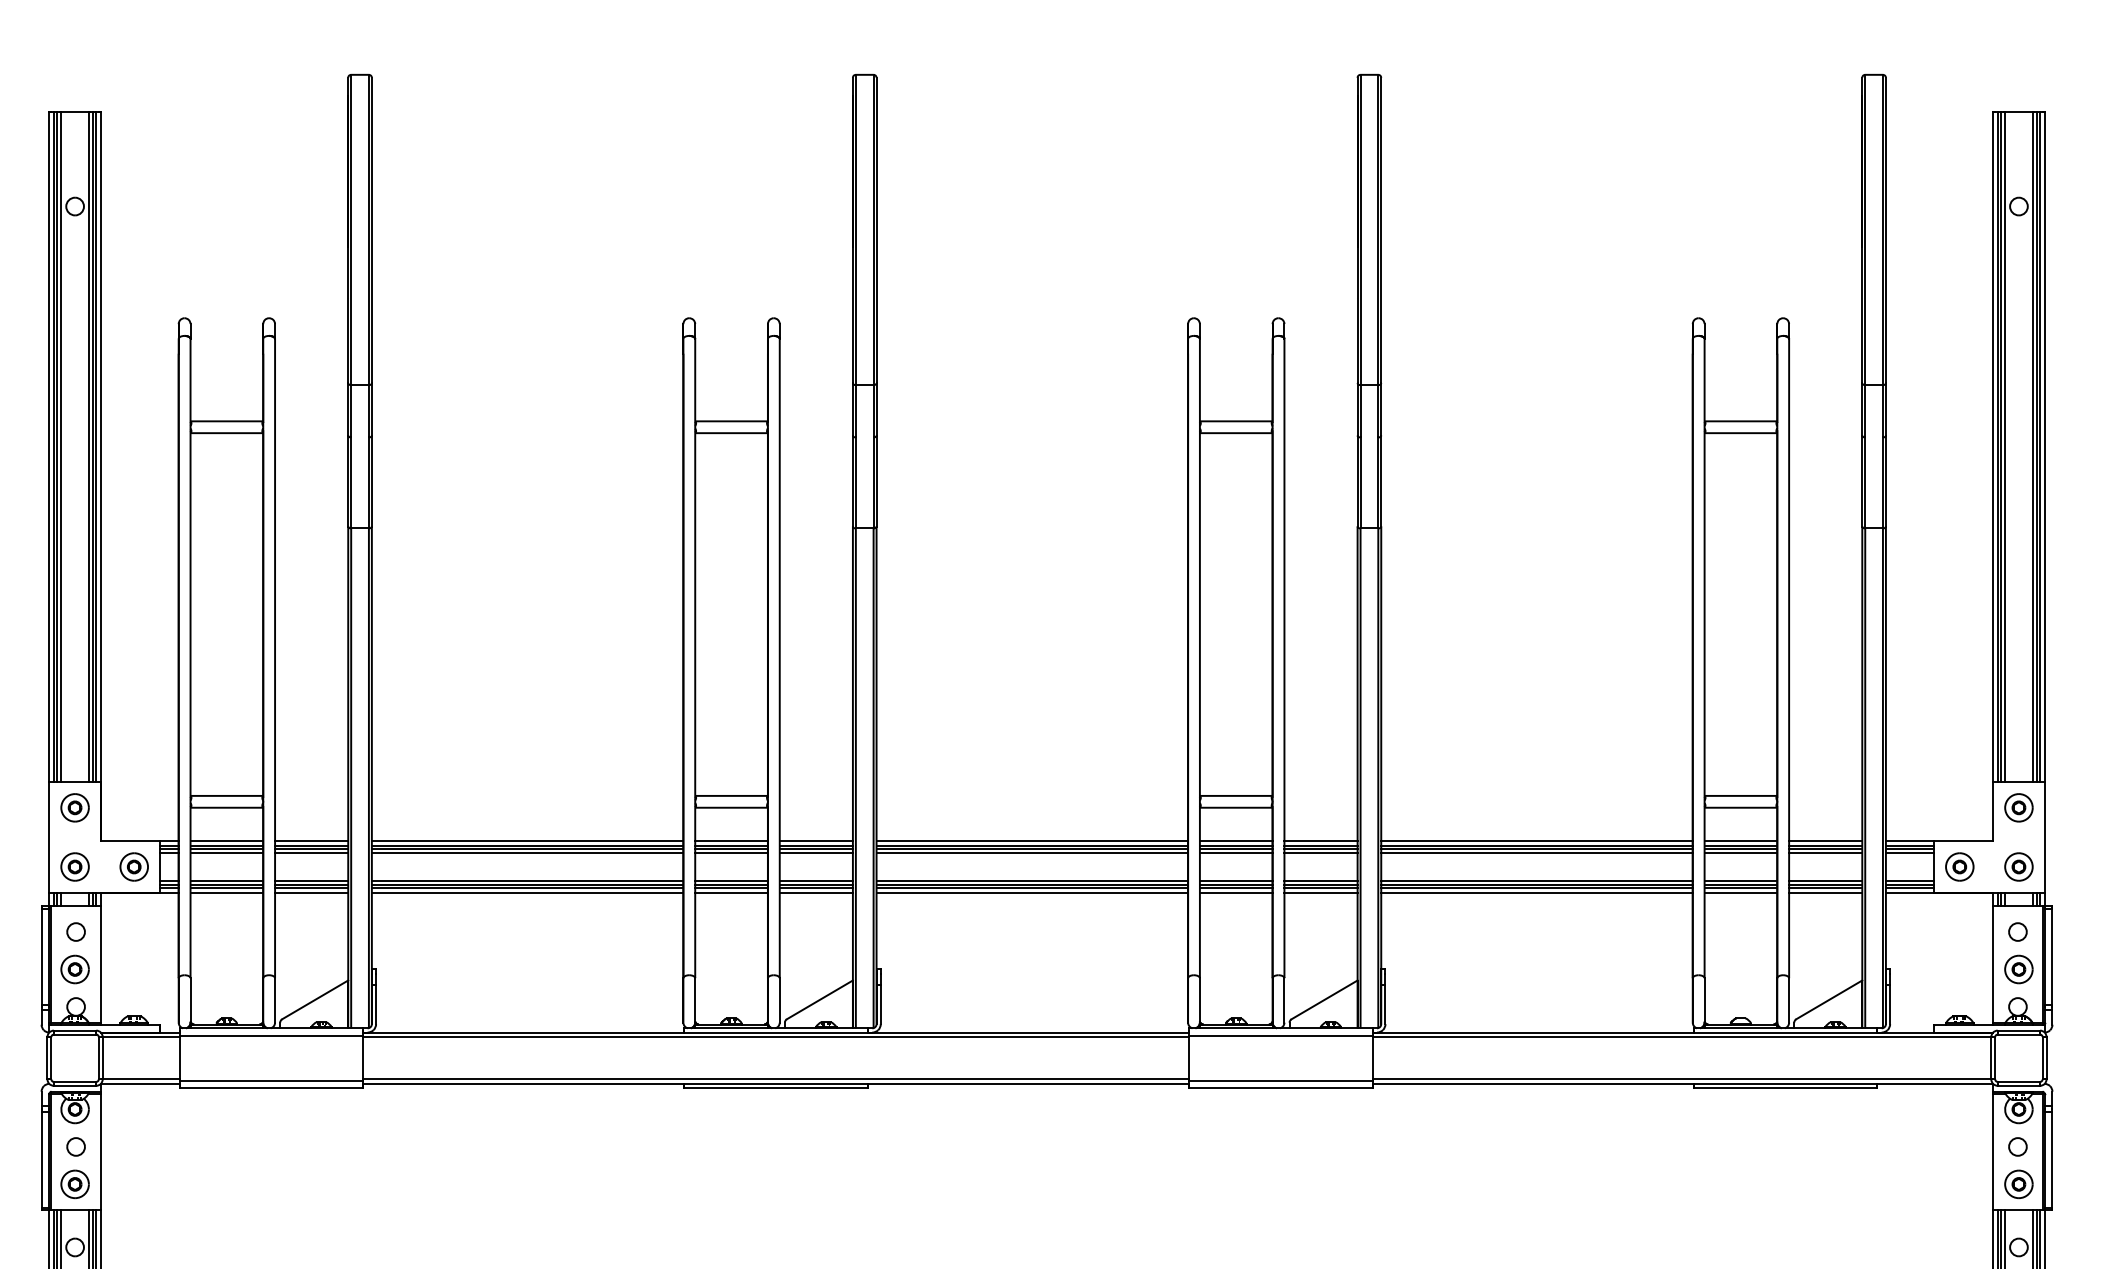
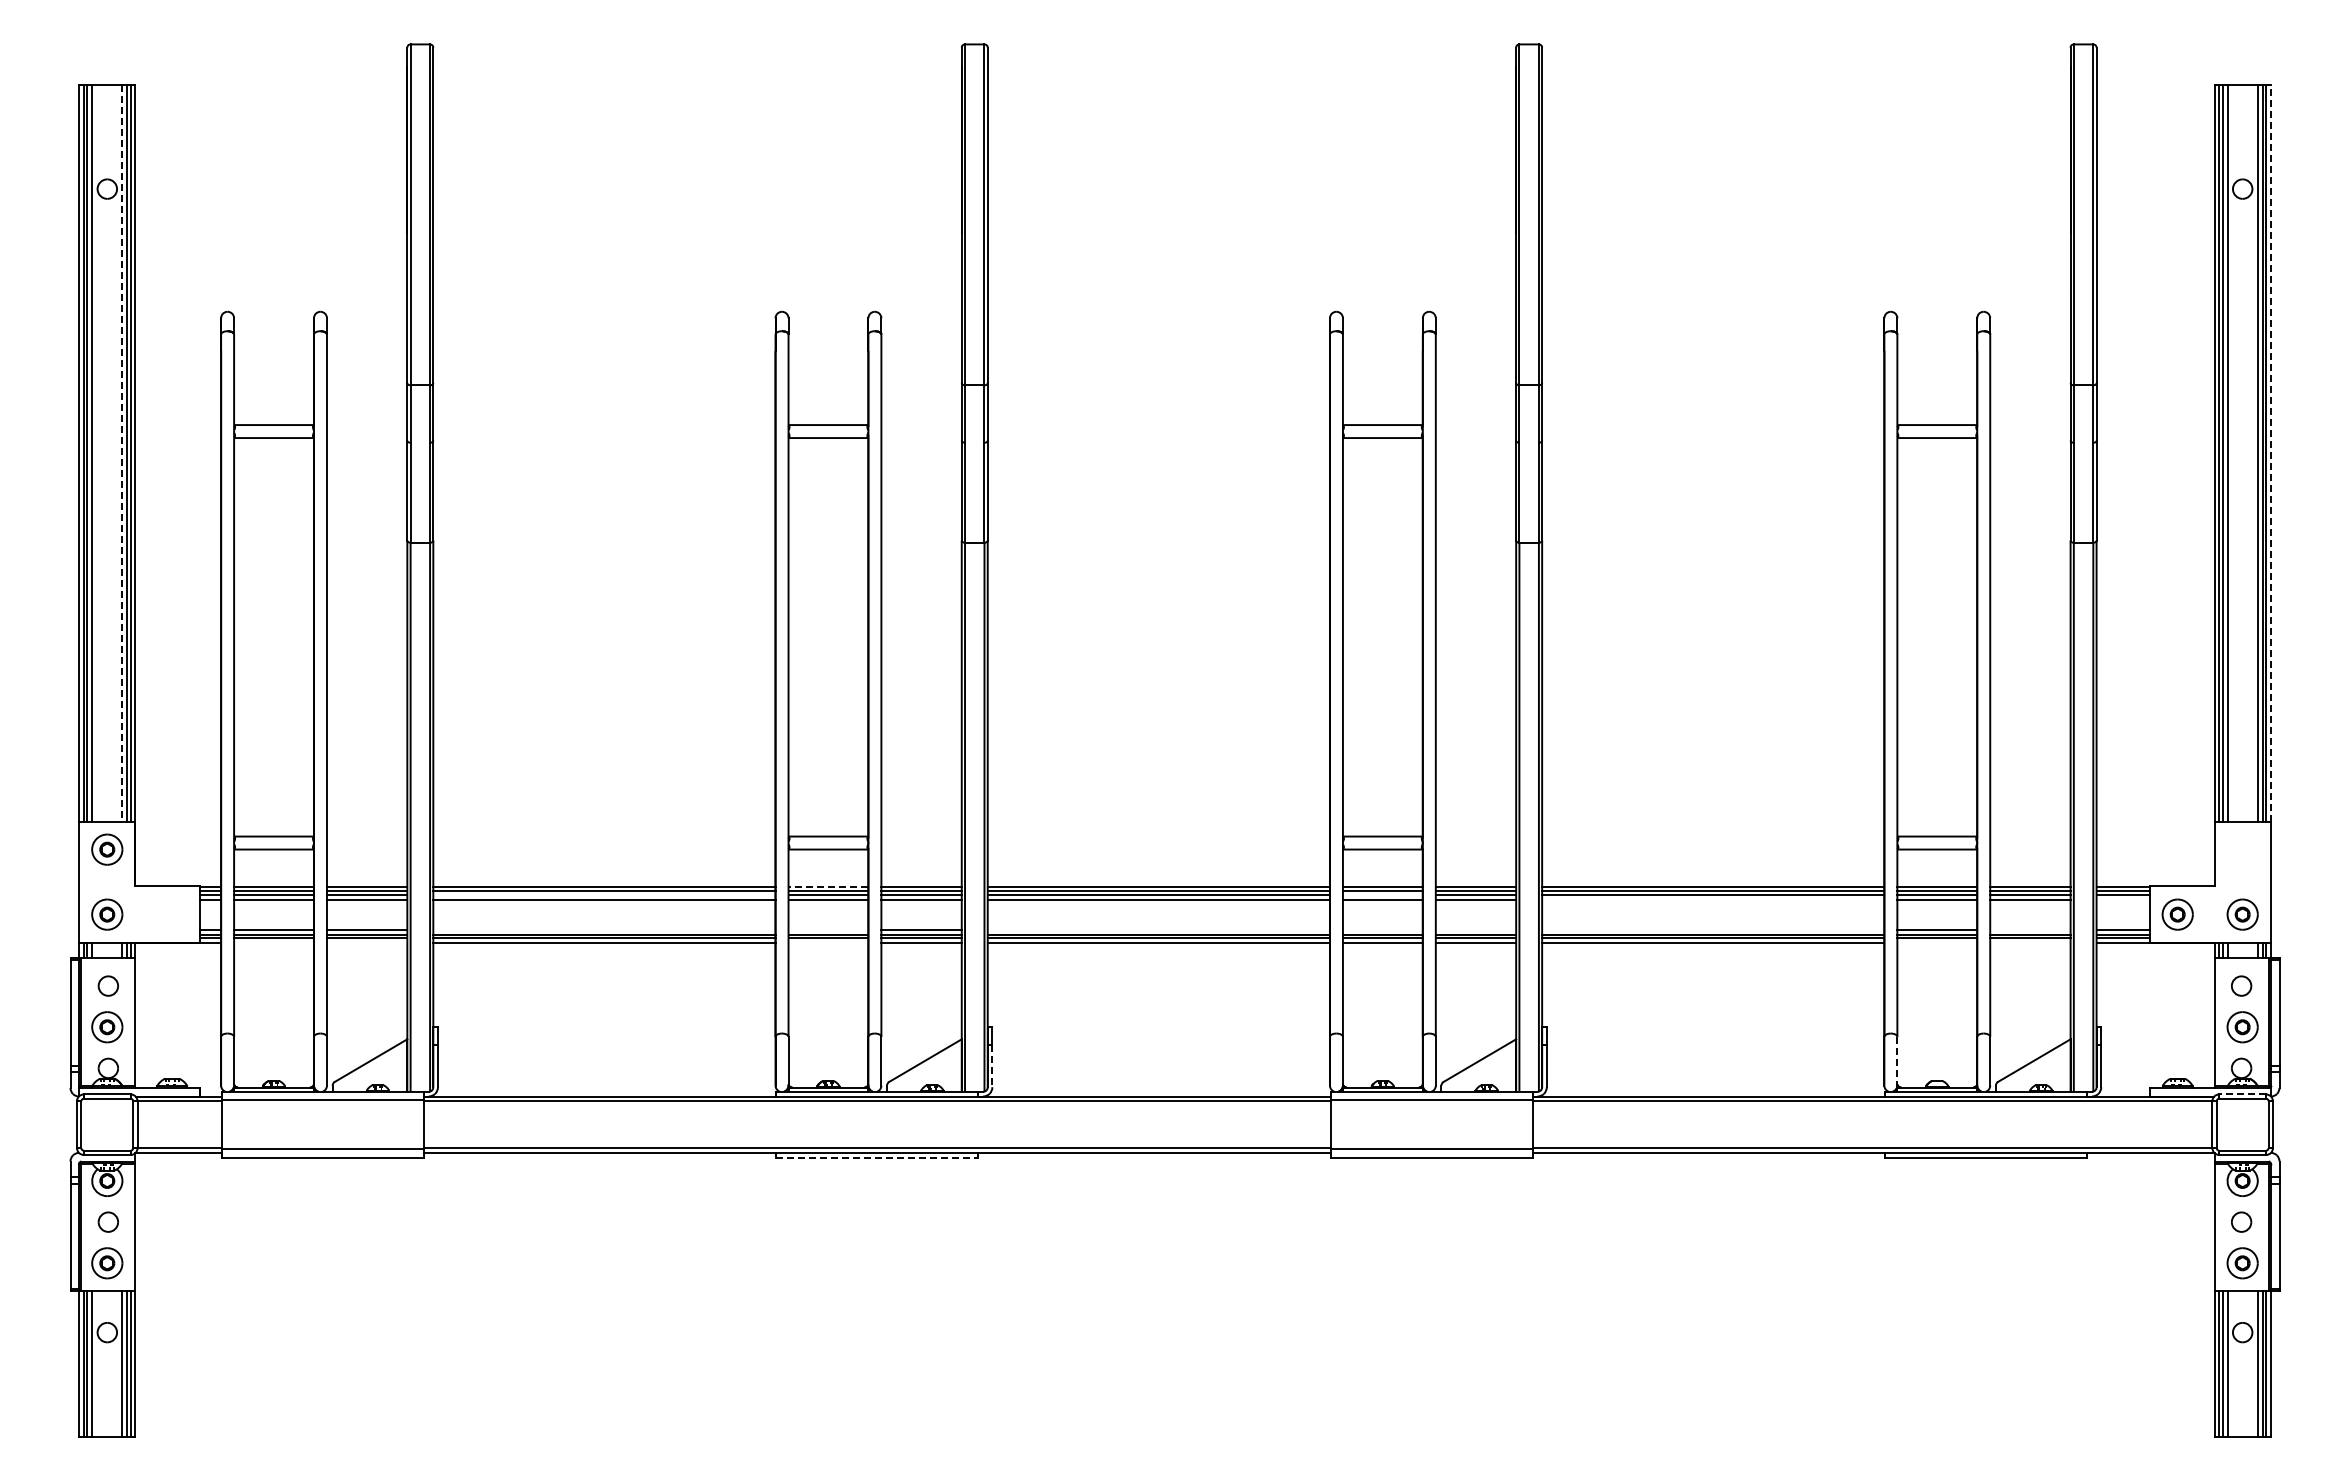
line: (2044, 446) -> (2270, 452), solid -> dashed
line: (88, 447) -> (122, 453), solid -> dashed
part: (2018, 807) -> (2242, 849), removed
line: (731, 841) -> (828, 886), solid -> dashed
line: (527, 848) -> (604, 894), removed
line: (1235, 848) -> (1382, 894), removed
line: (1537, 853) -> (1713, 899), removed
line: (1909, 853) -> (2122, 899), removed
part: (134, 866) -> (172, 914), removed
line: (527, 880) -> (604, 929), removed
line: (731, 880) -> (828, 929), removed
line: (1032, 880) -> (1158, 929), removed
line: (1235, 880) -> (1382, 929), removed
line: (1320, 880) -> (1475, 929), removed
line: (1537, 880) -> (1713, 929), removed
line: (1825, 880) -> (2030, 929), removed
line: (226, 892) -> (273, 942), removed
line: (311, 892) -> (366, 942), removed
line: (731, 892) -> (828, 942), removed
line: (1741, 892) -> (1937, 942), removed
line: (1825, 892) -> (2030, 942), removed
line: (1704, 1000) -> (1897, 1061), solid -> dashed
line: (880, 1005) -> (992, 1066), solid -> dashed
line: (2018, 1030) -> (2242, 1094), solid -> dashed
line: (776, 1088) -> (877, 1157), solid -> dashed

